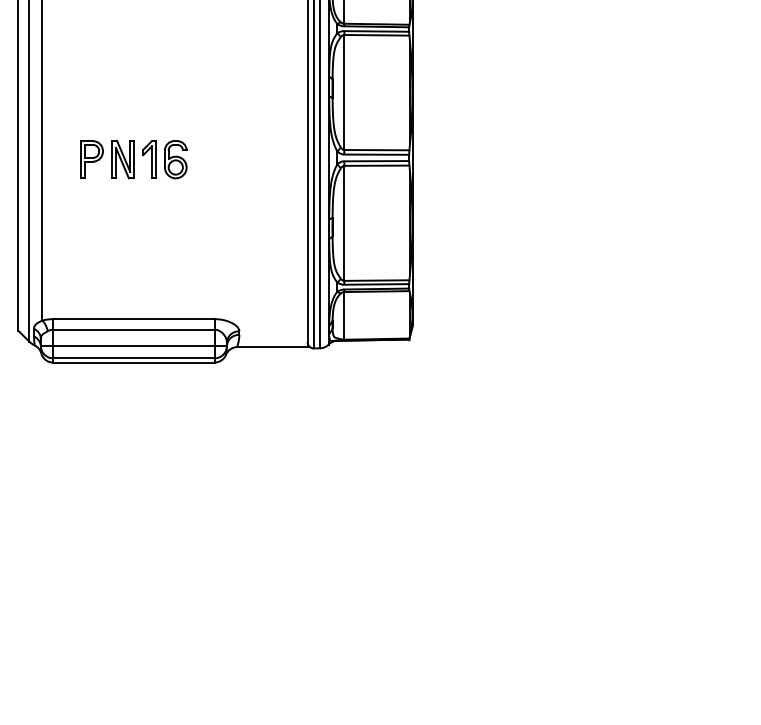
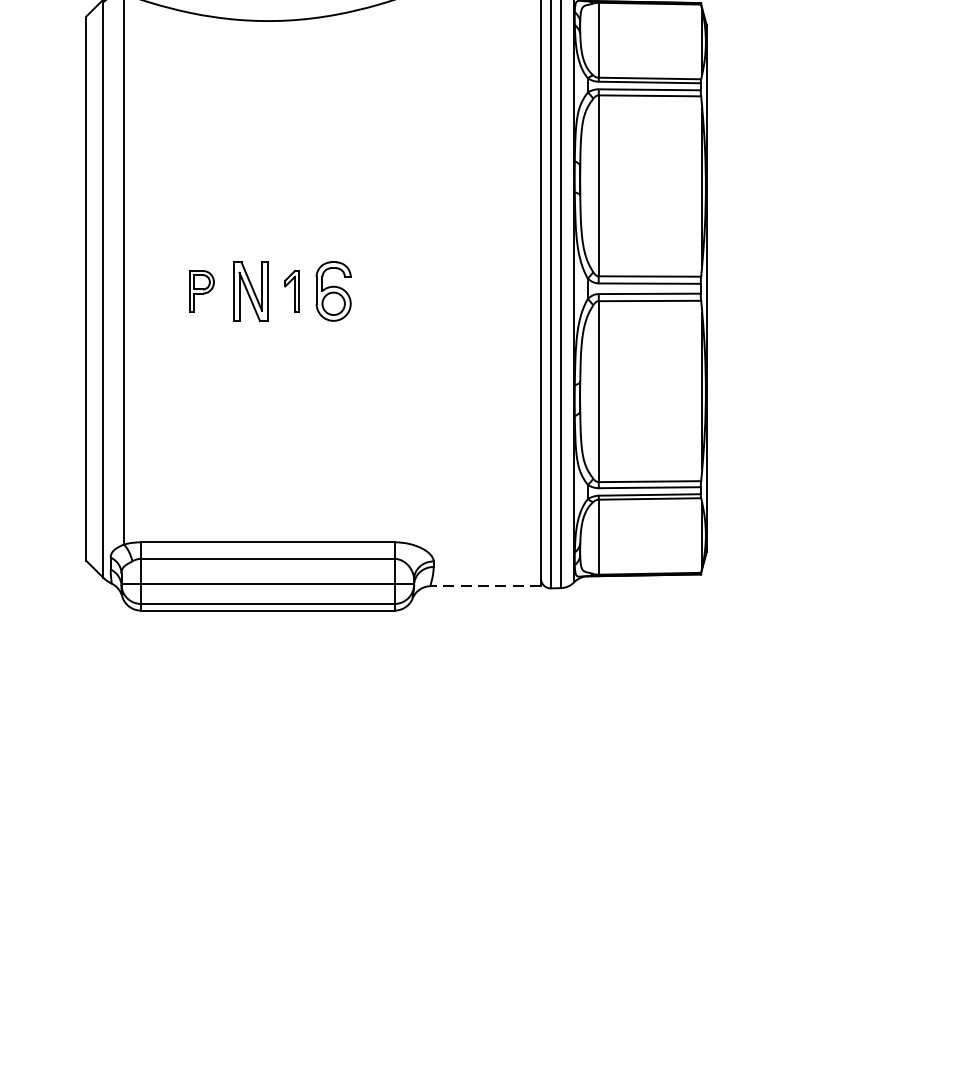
part: (91, 159) -> (201, 291), size x0.7
part: (149, 159) -> (292, 291), size x0.7
line: (272, 347) -> (485, 586), solid -> dashed

